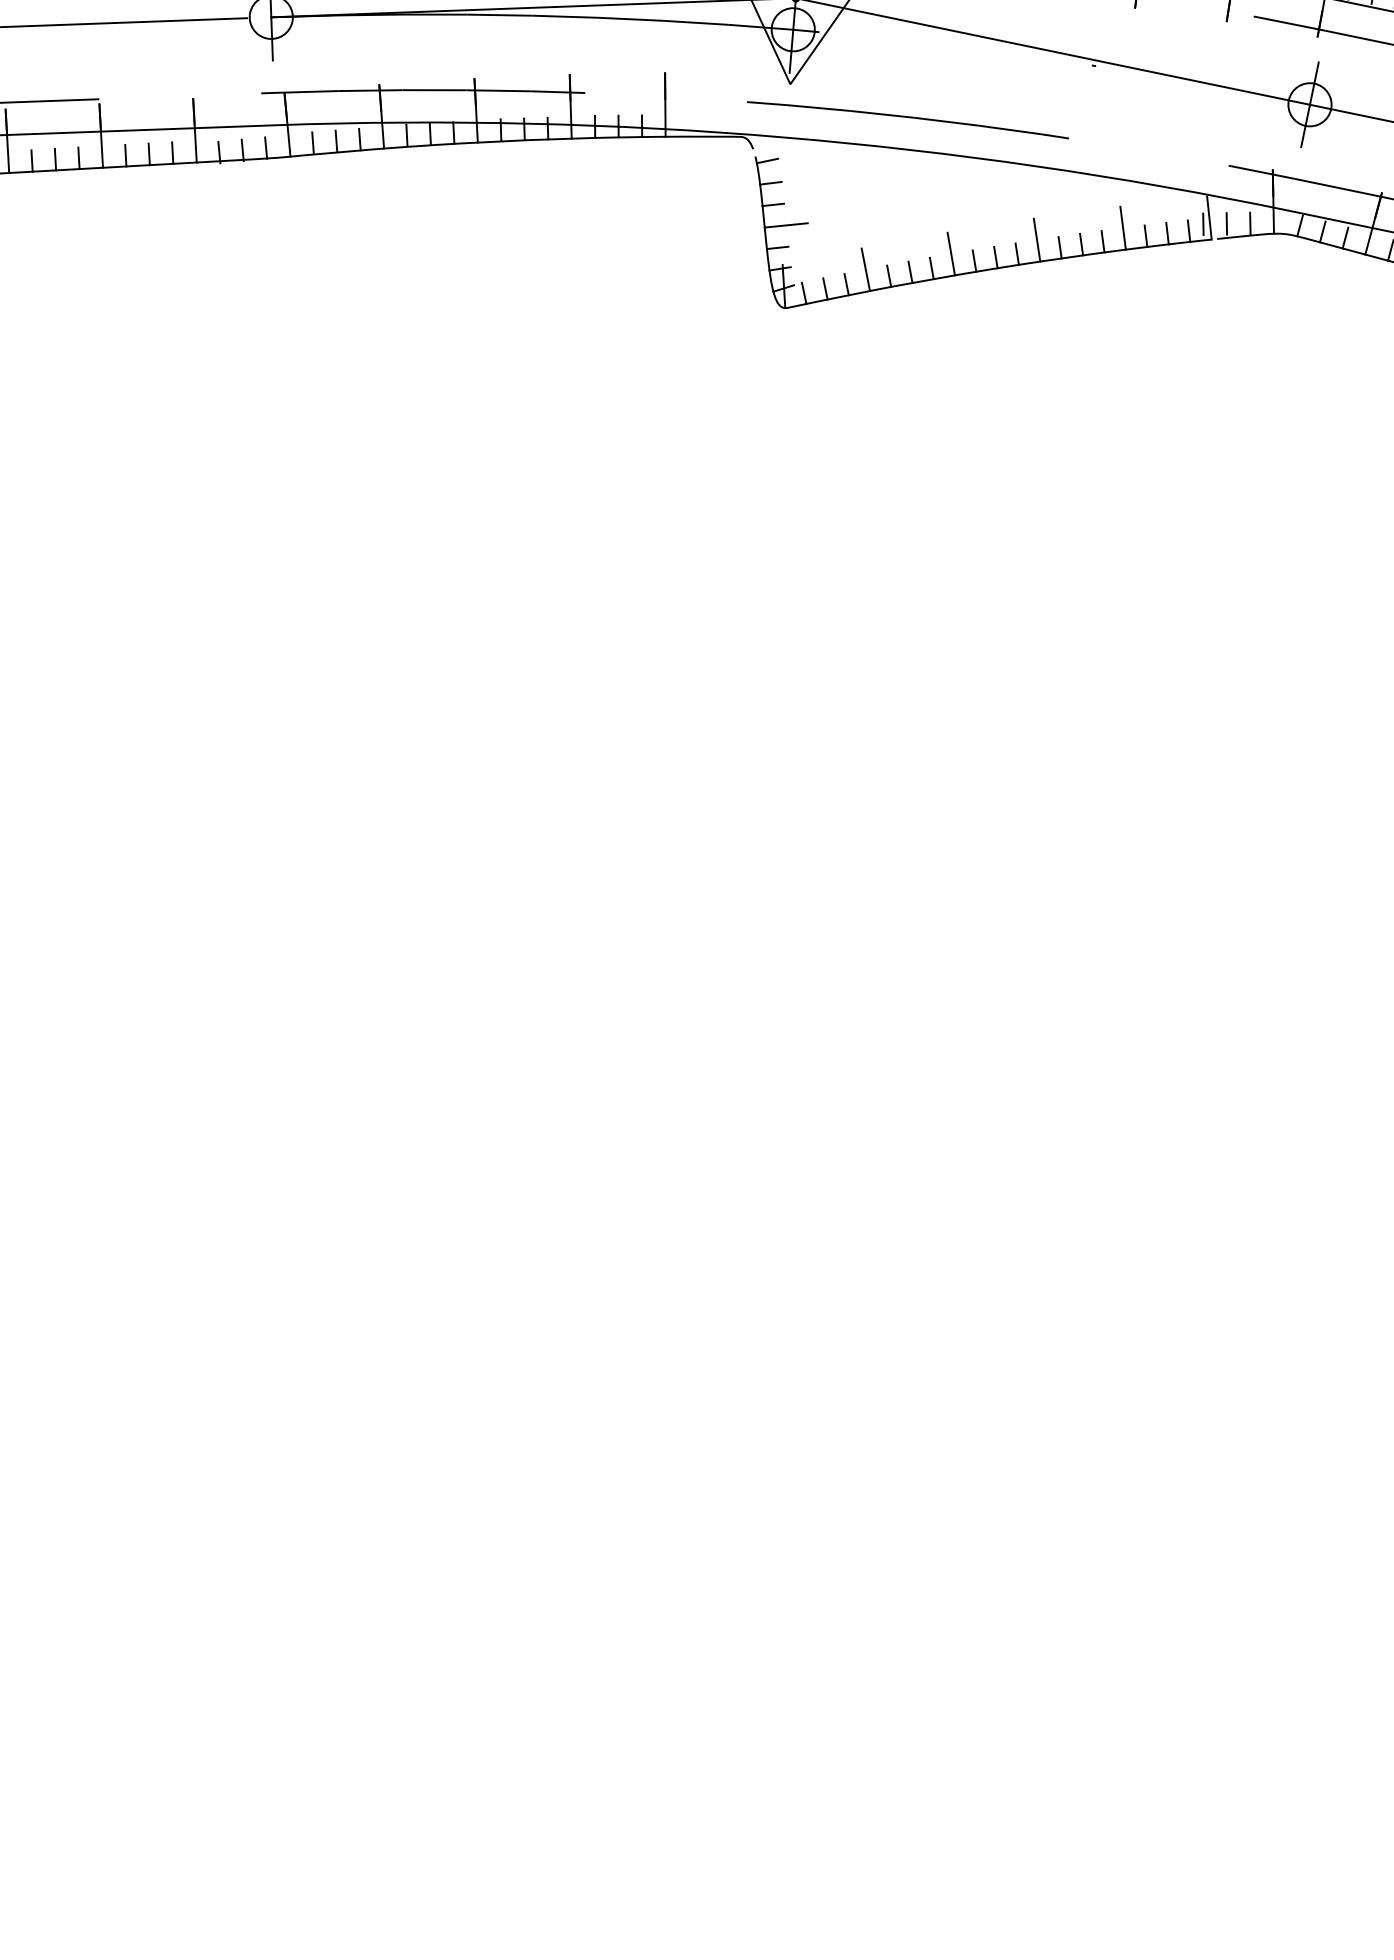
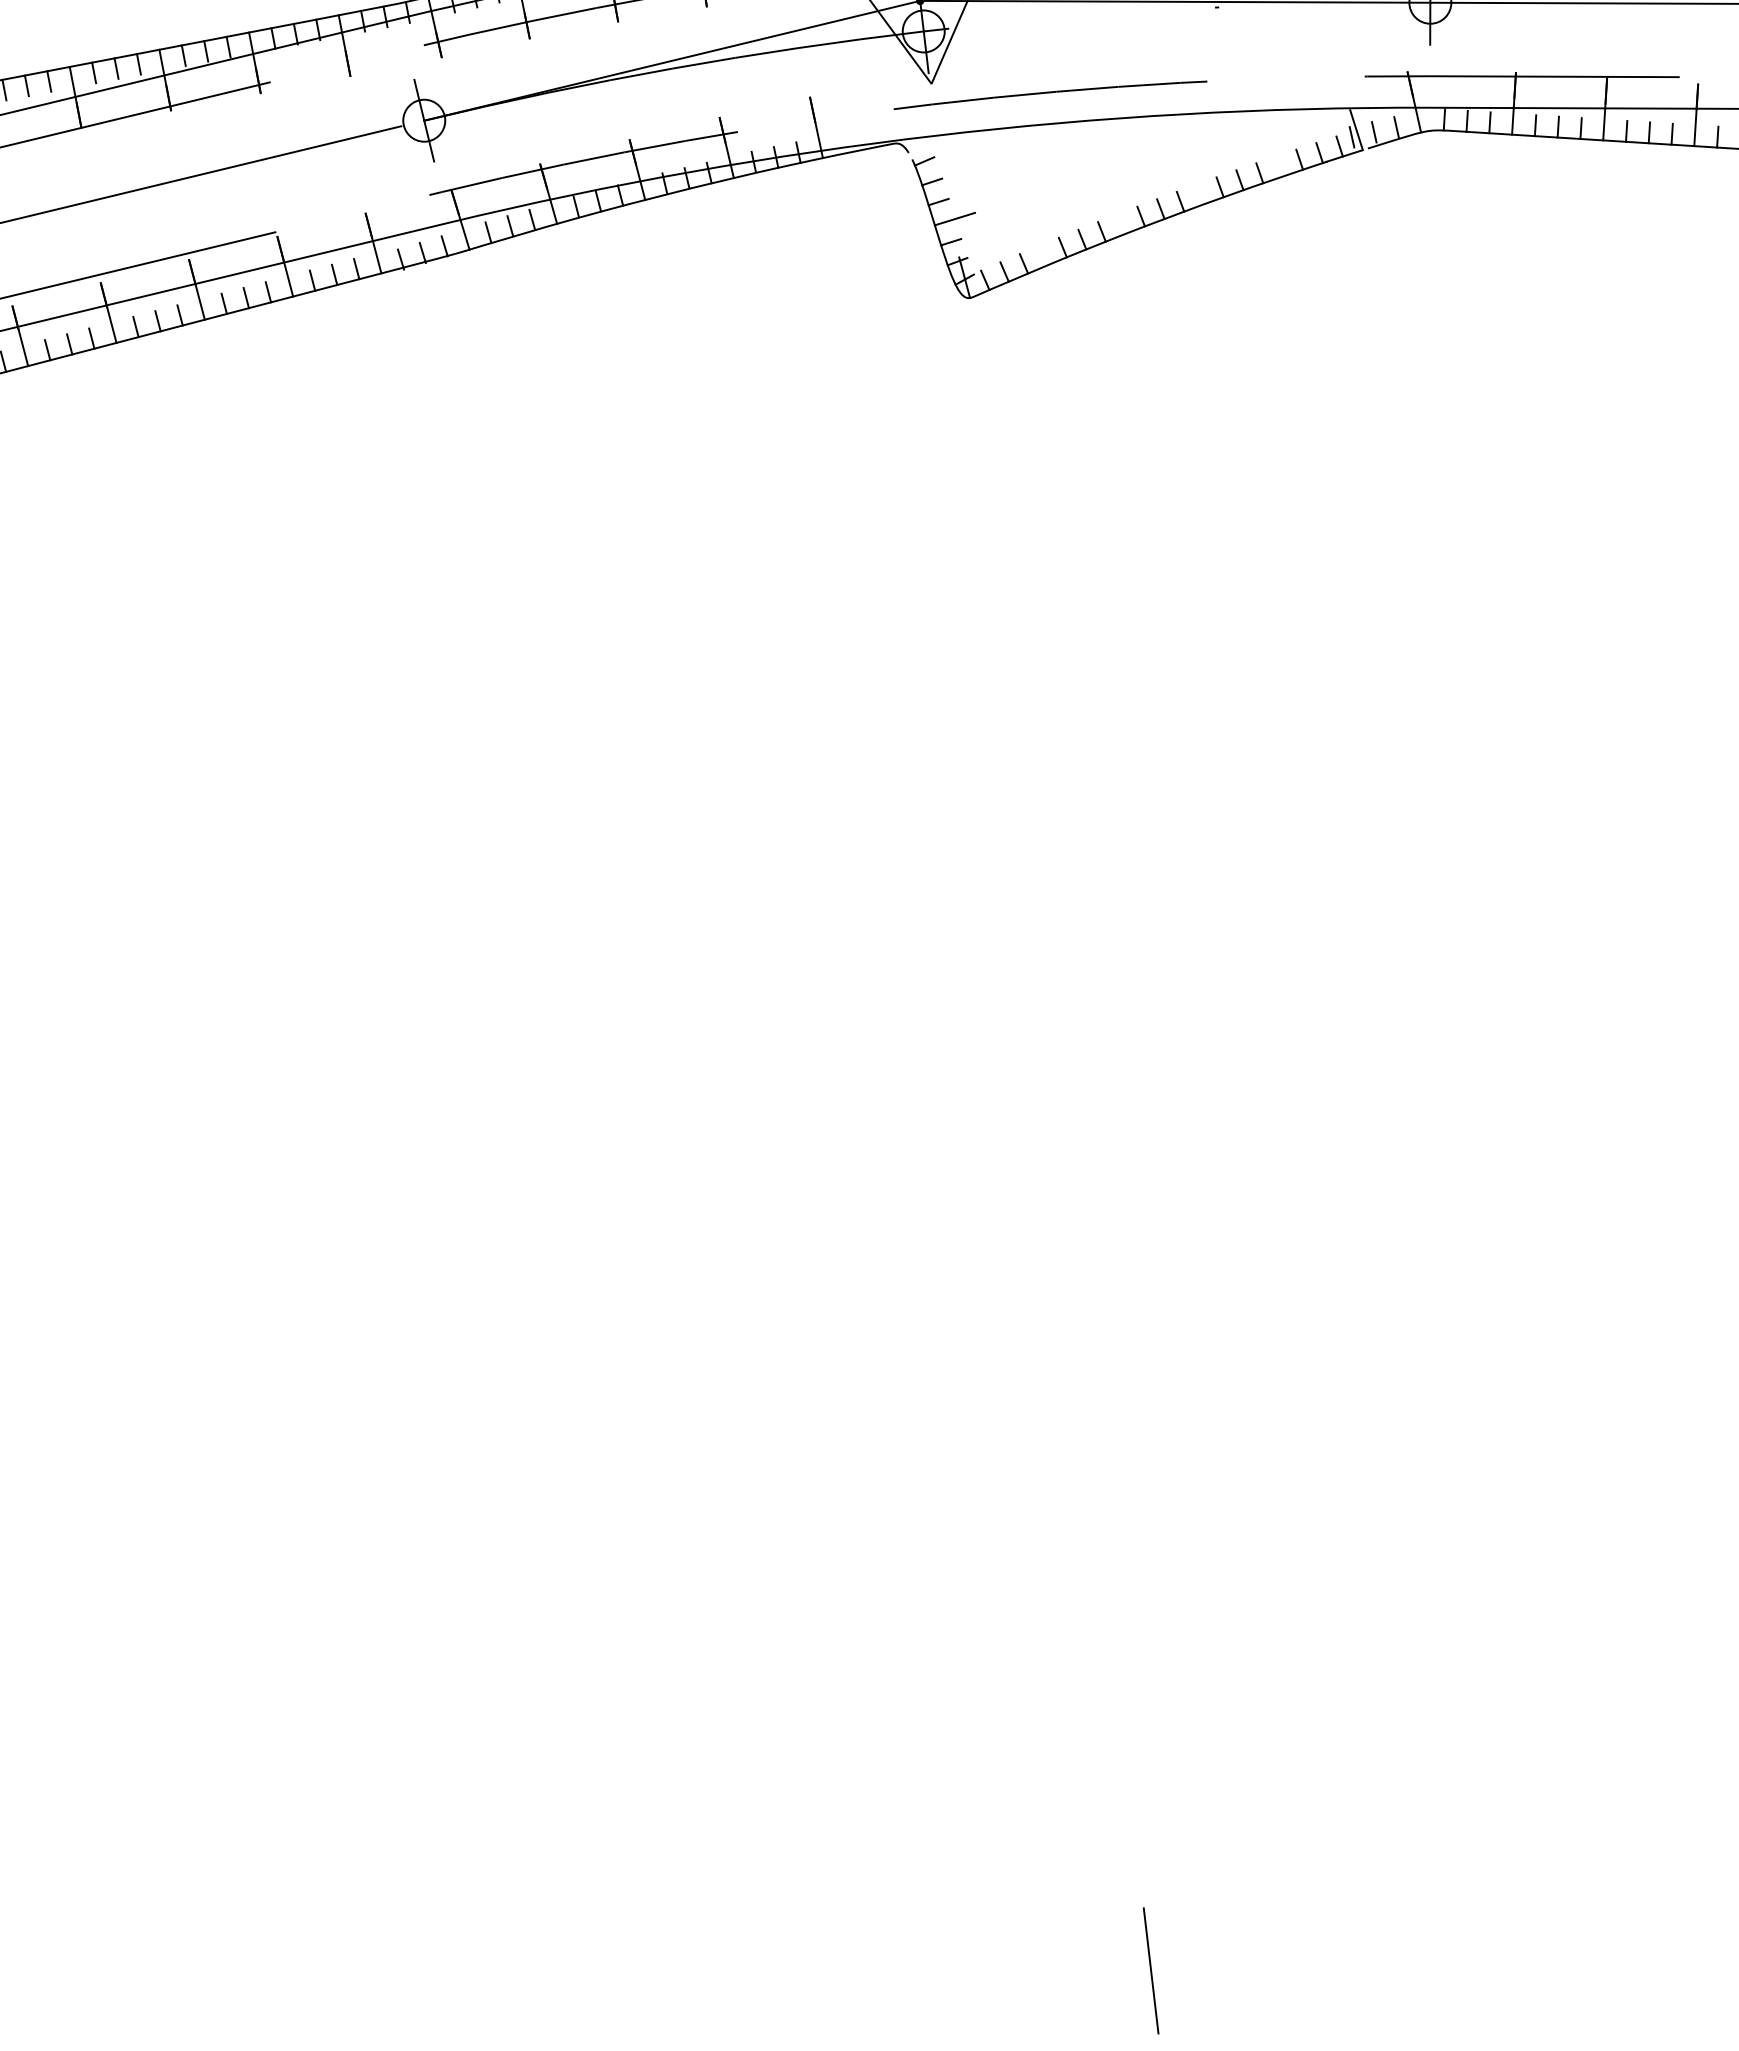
line: (1123, 228) -> (1276, 156), removed
line: (1036, 240) -> (1196, 184), removed
line: (951, 253) -> (1117, 213), removed
line: (866, 269) -> (1039, 245), removed

